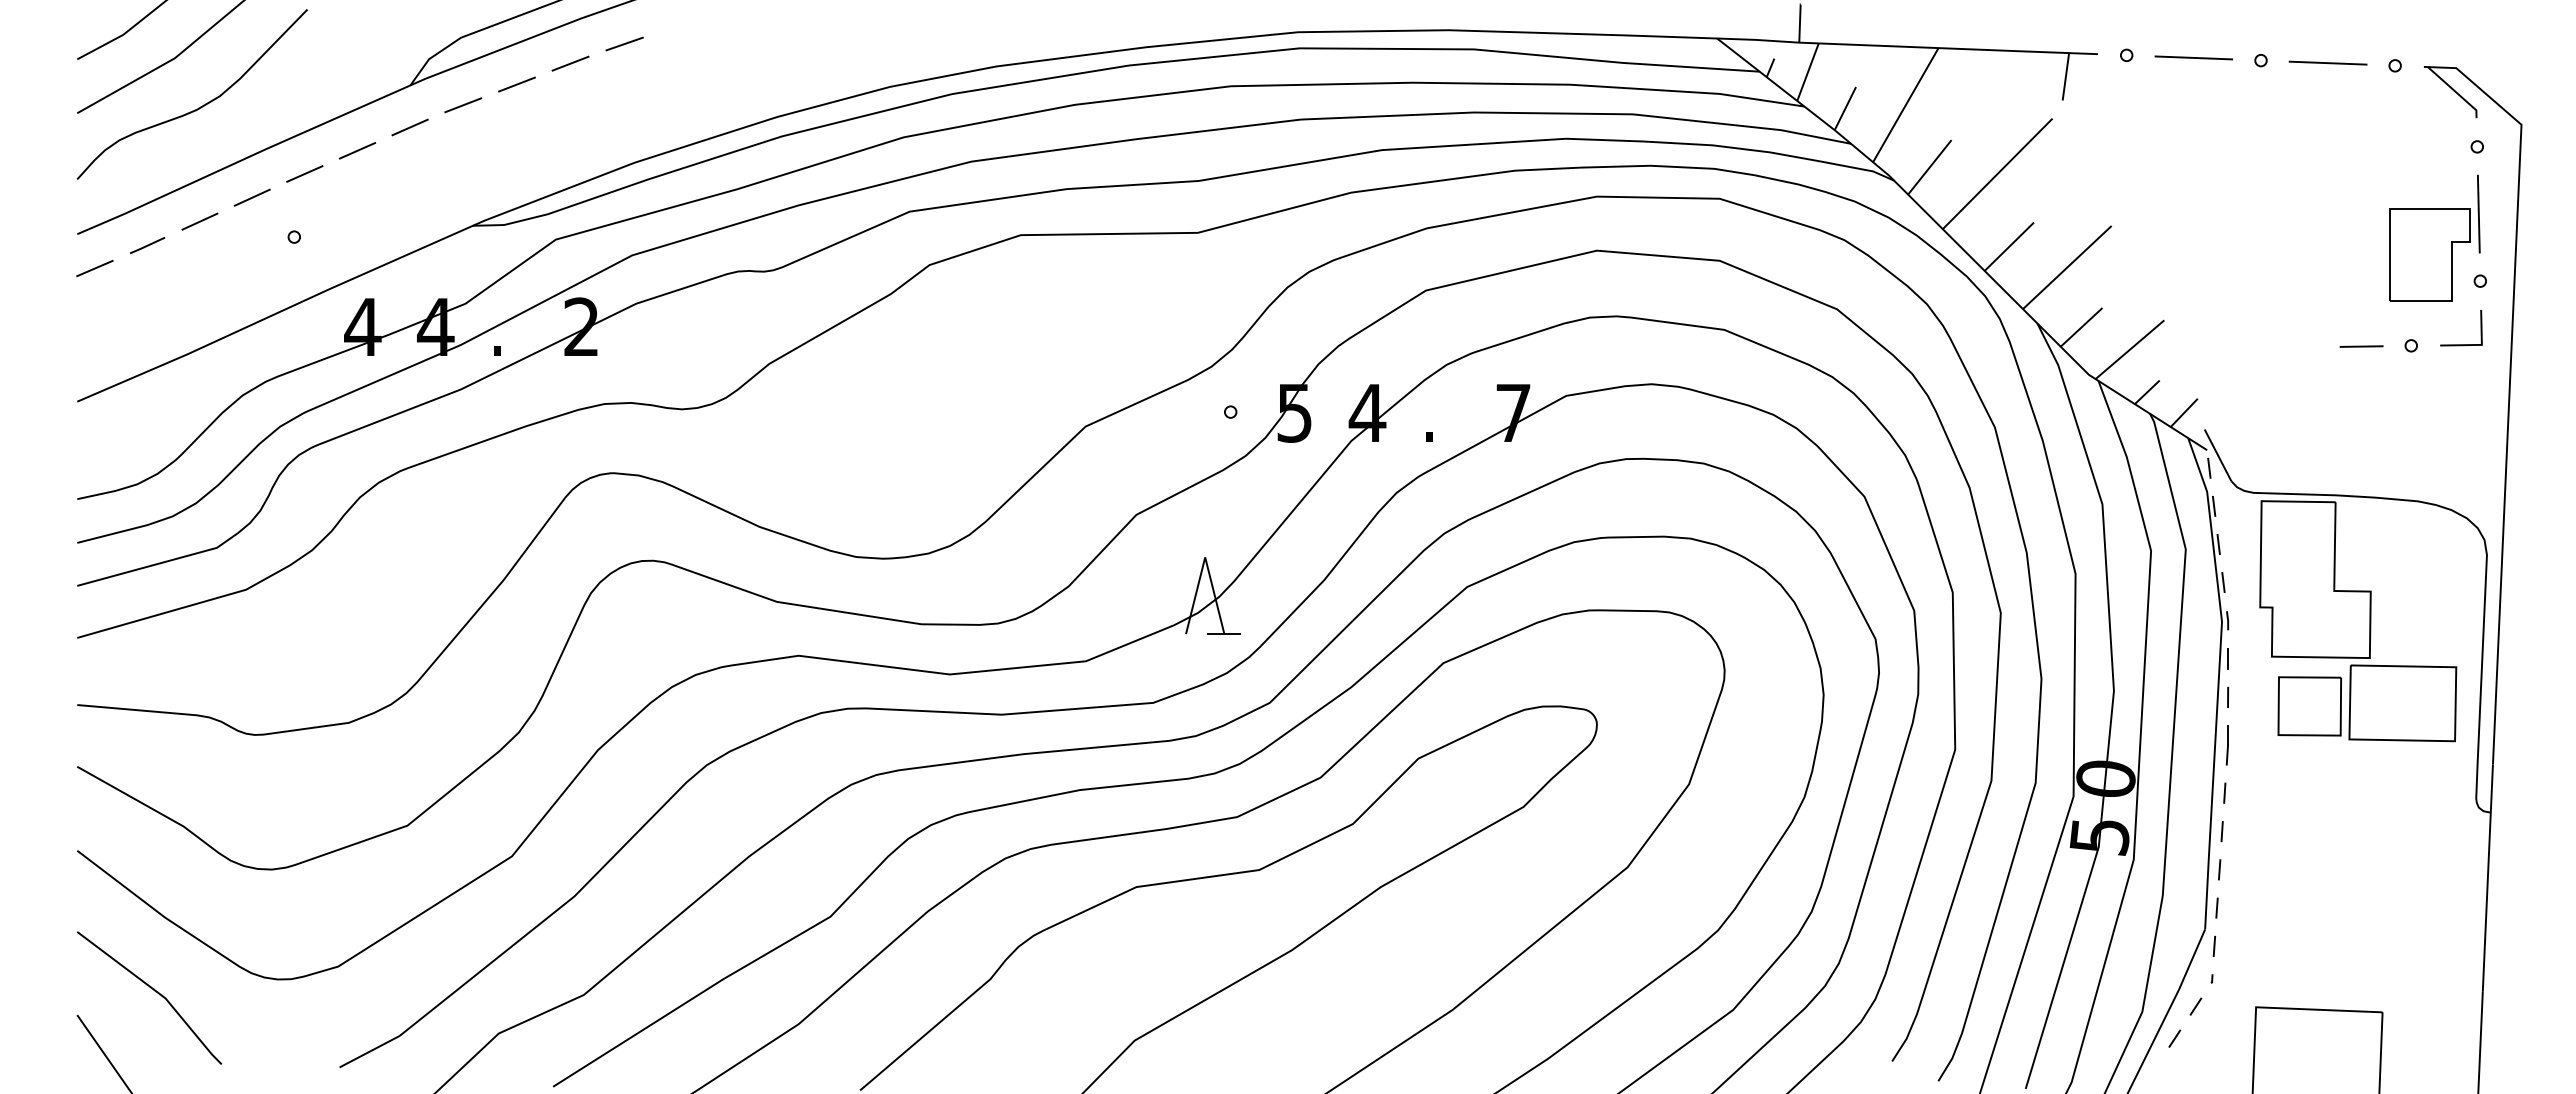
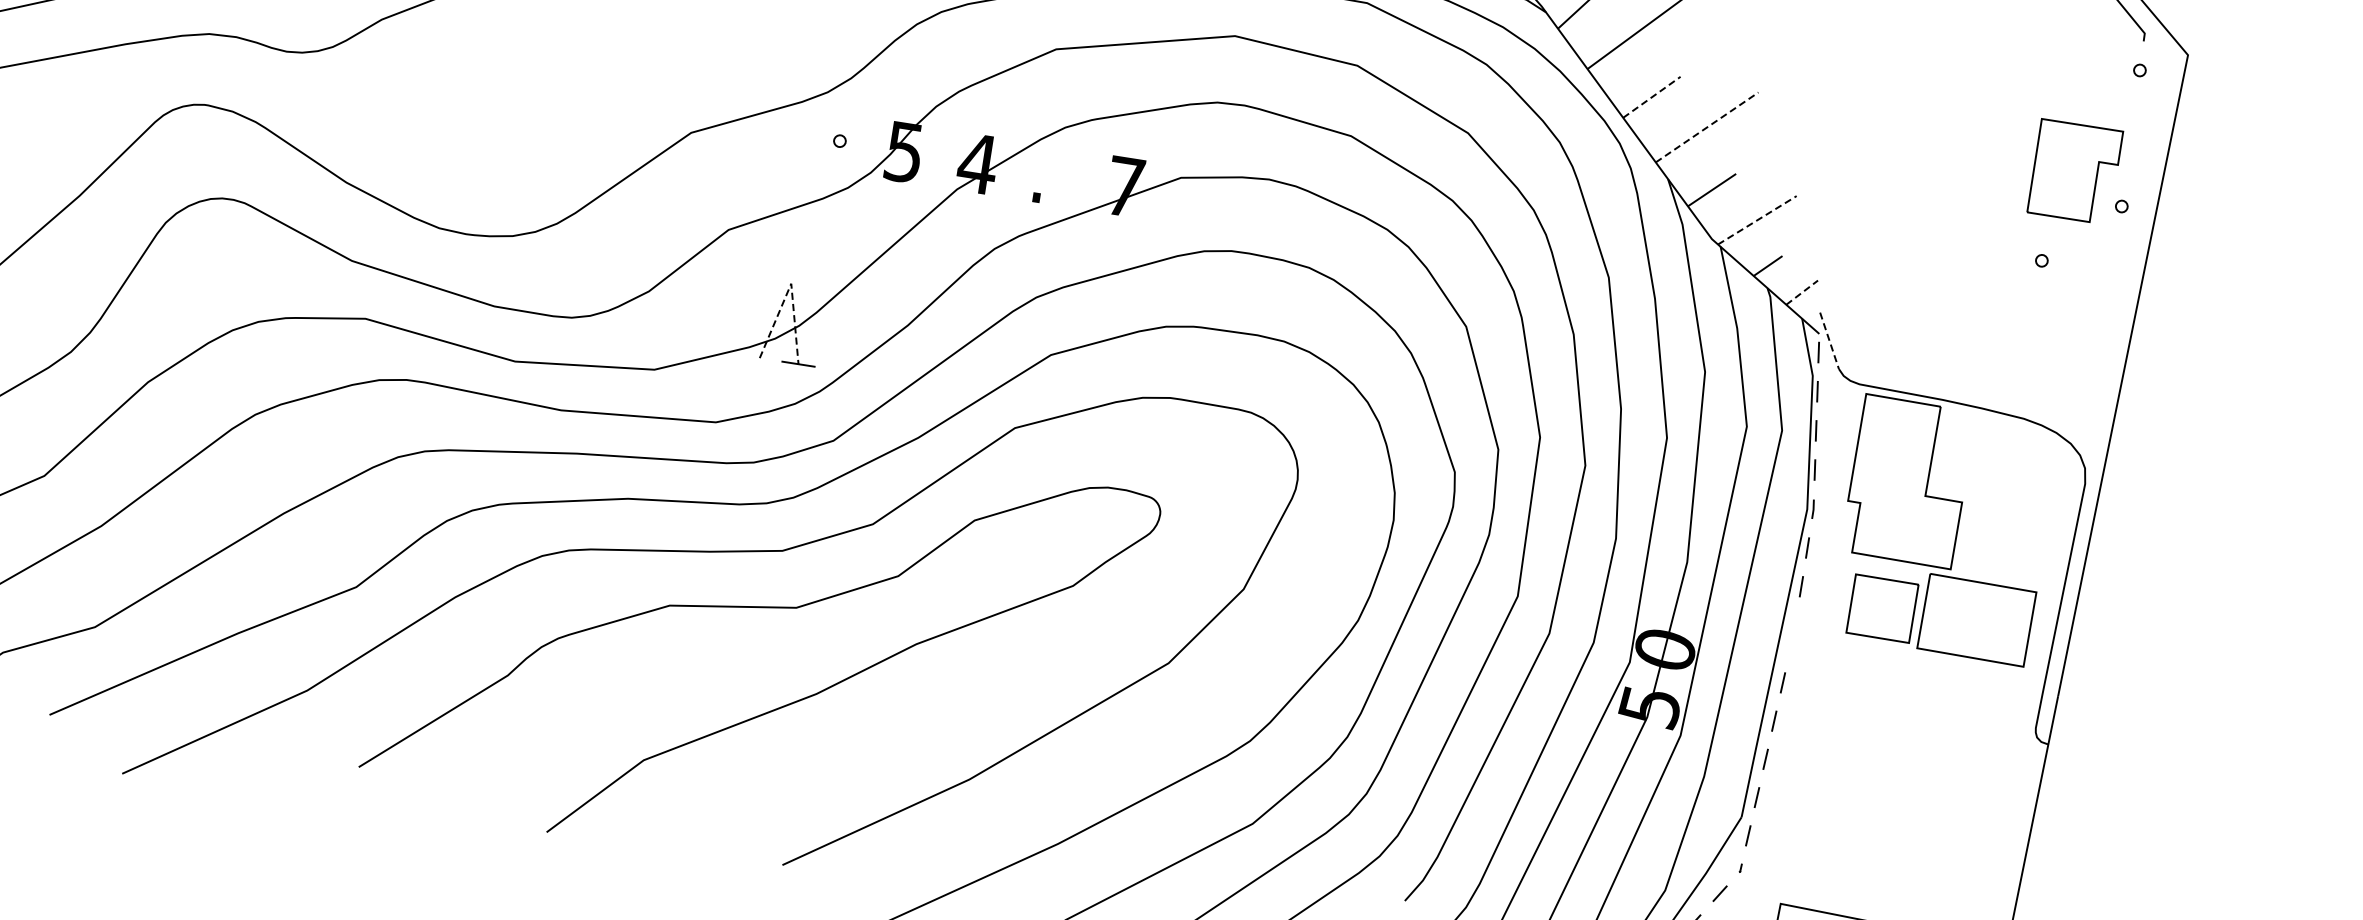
line: (2478, 213) -> (2130, 137), removed
line: (2009, 246) -> (1652, 97), solid -> dashed
line: (2067, 267) -> (1707, 127), solid -> dashed
line: (2461, 344) -> (2092, 267), removed
line: (2361, 346) -> (1991, 253), removed
line: (2130, 349) -> (1757, 220), solid -> dashed
line: (2184, 412) -> (1802, 292), solid -> dashed
line: (2218, 455) -> (1829, 341), solid -> dashed
line: (1205, 557) -> (791, 283), solid -> dashed
line: (2227, 745) -> (1793, 635), removed

